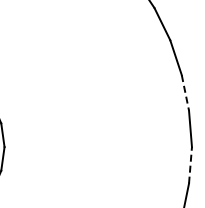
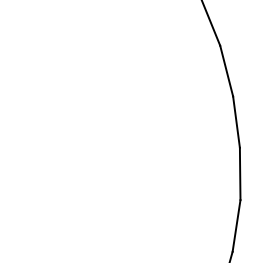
line: (185, 93) -> (236, 123), dashed -> solid
line: (190, 164) -> (236, 224), dashed -> solid

